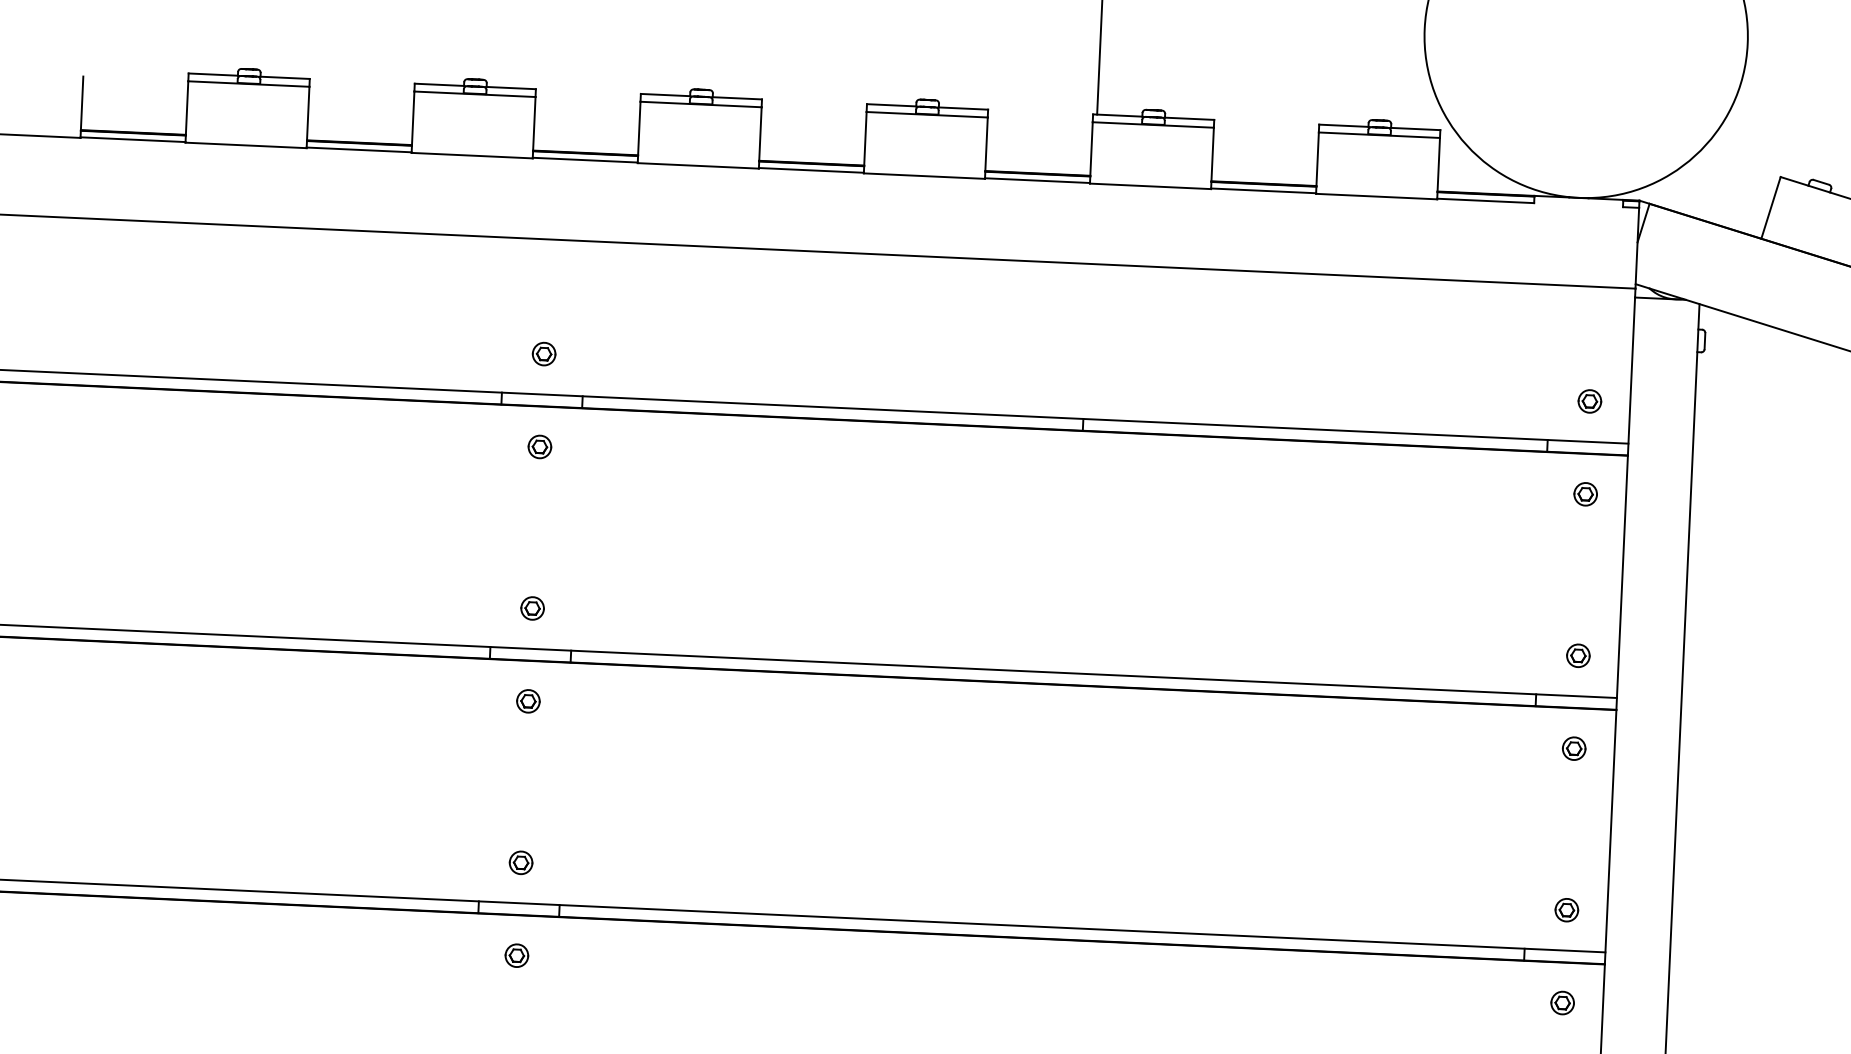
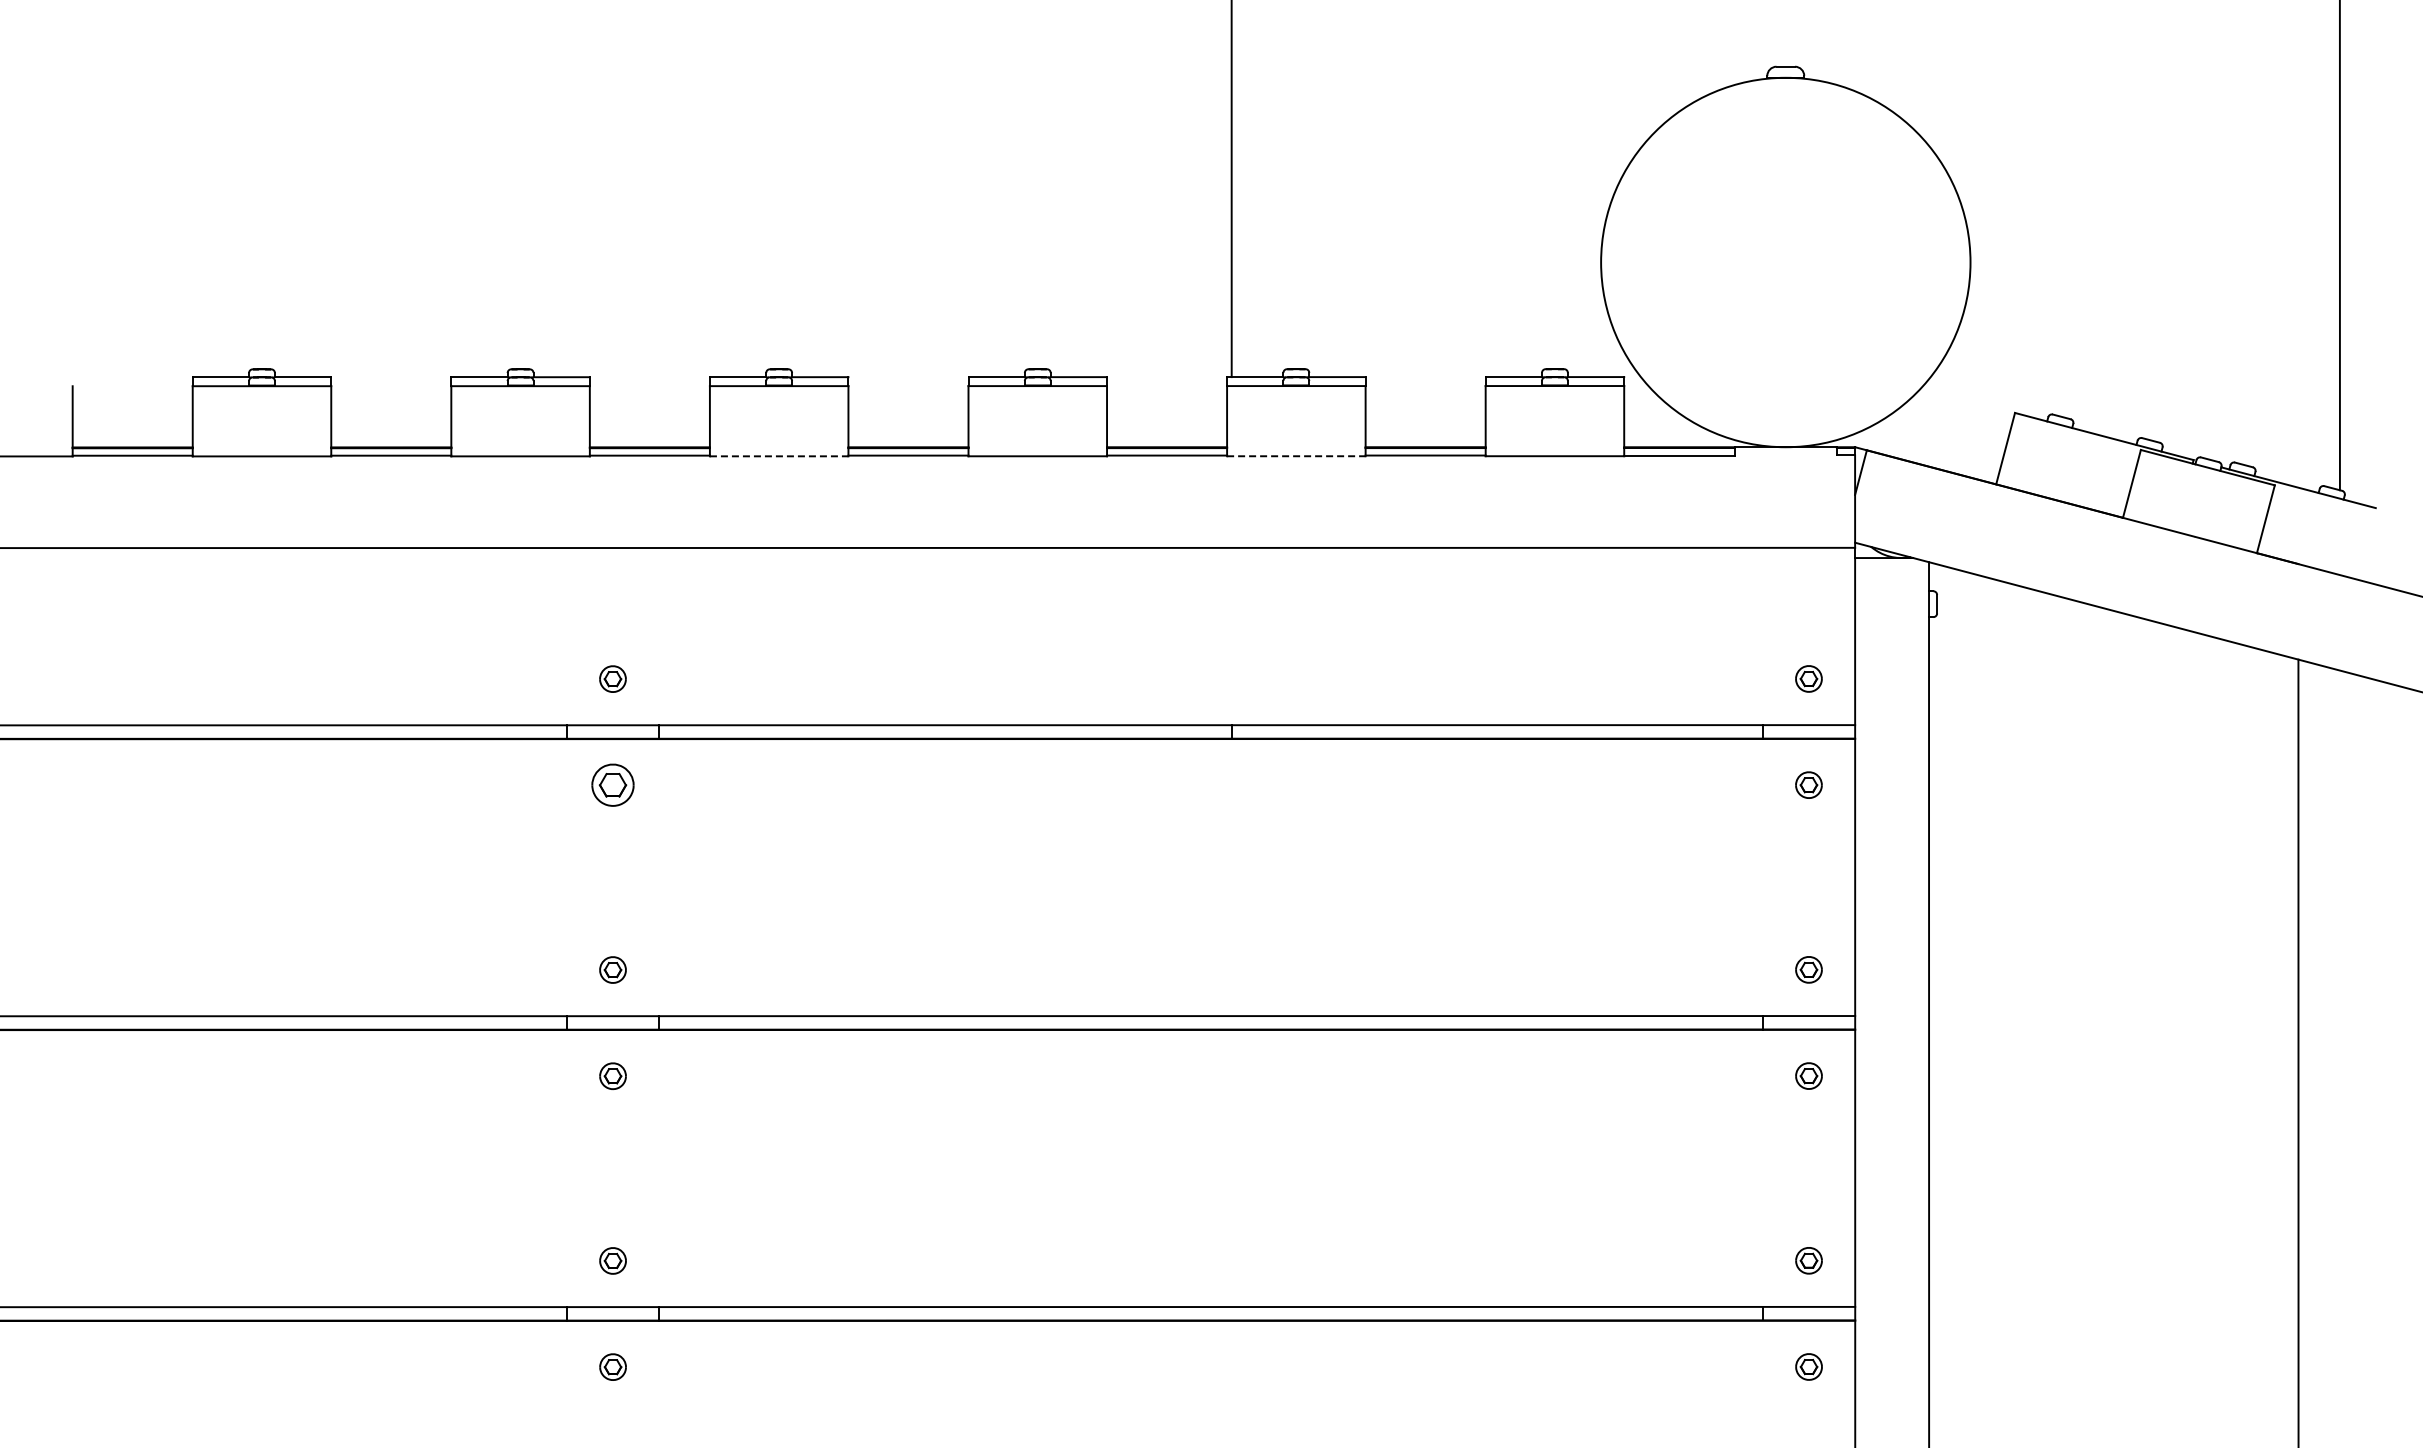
line: (698, 166) -> (779, 456), solid -> dashed
line: (1150, 186) -> (1296, 456), solid -> dashed
part: (539, 447) -> (612, 785), size x1.6

